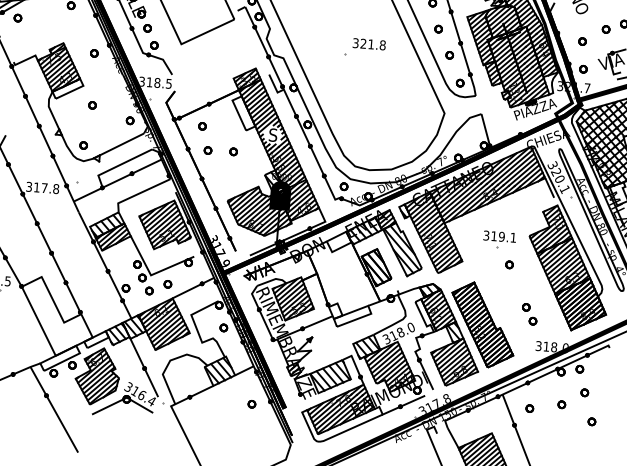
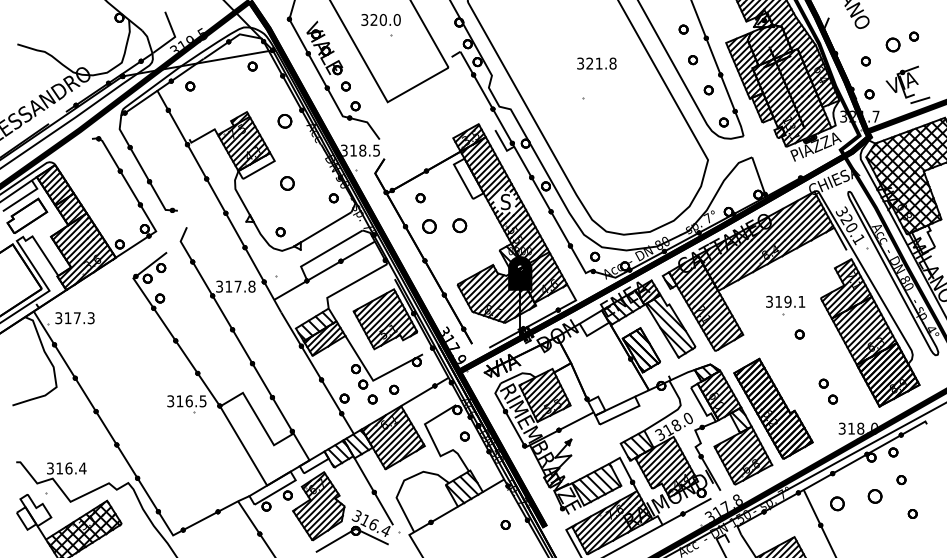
part: (605, 29) -> (892, 44), size x1.6
text: (369, 44) -> (596, 63), moved
part: (94, 53) -> (284, 121), size x1.6
part: (92, 105) -> (287, 183), size x1.6
part: (208, 150) -> (429, 226), size x1.6
part: (233, 151) -> (460, 225), size x1.6
part: (562, 404) -> (875, 496), size x1.6
part: (529, 408) -> (837, 504), size x1.6

